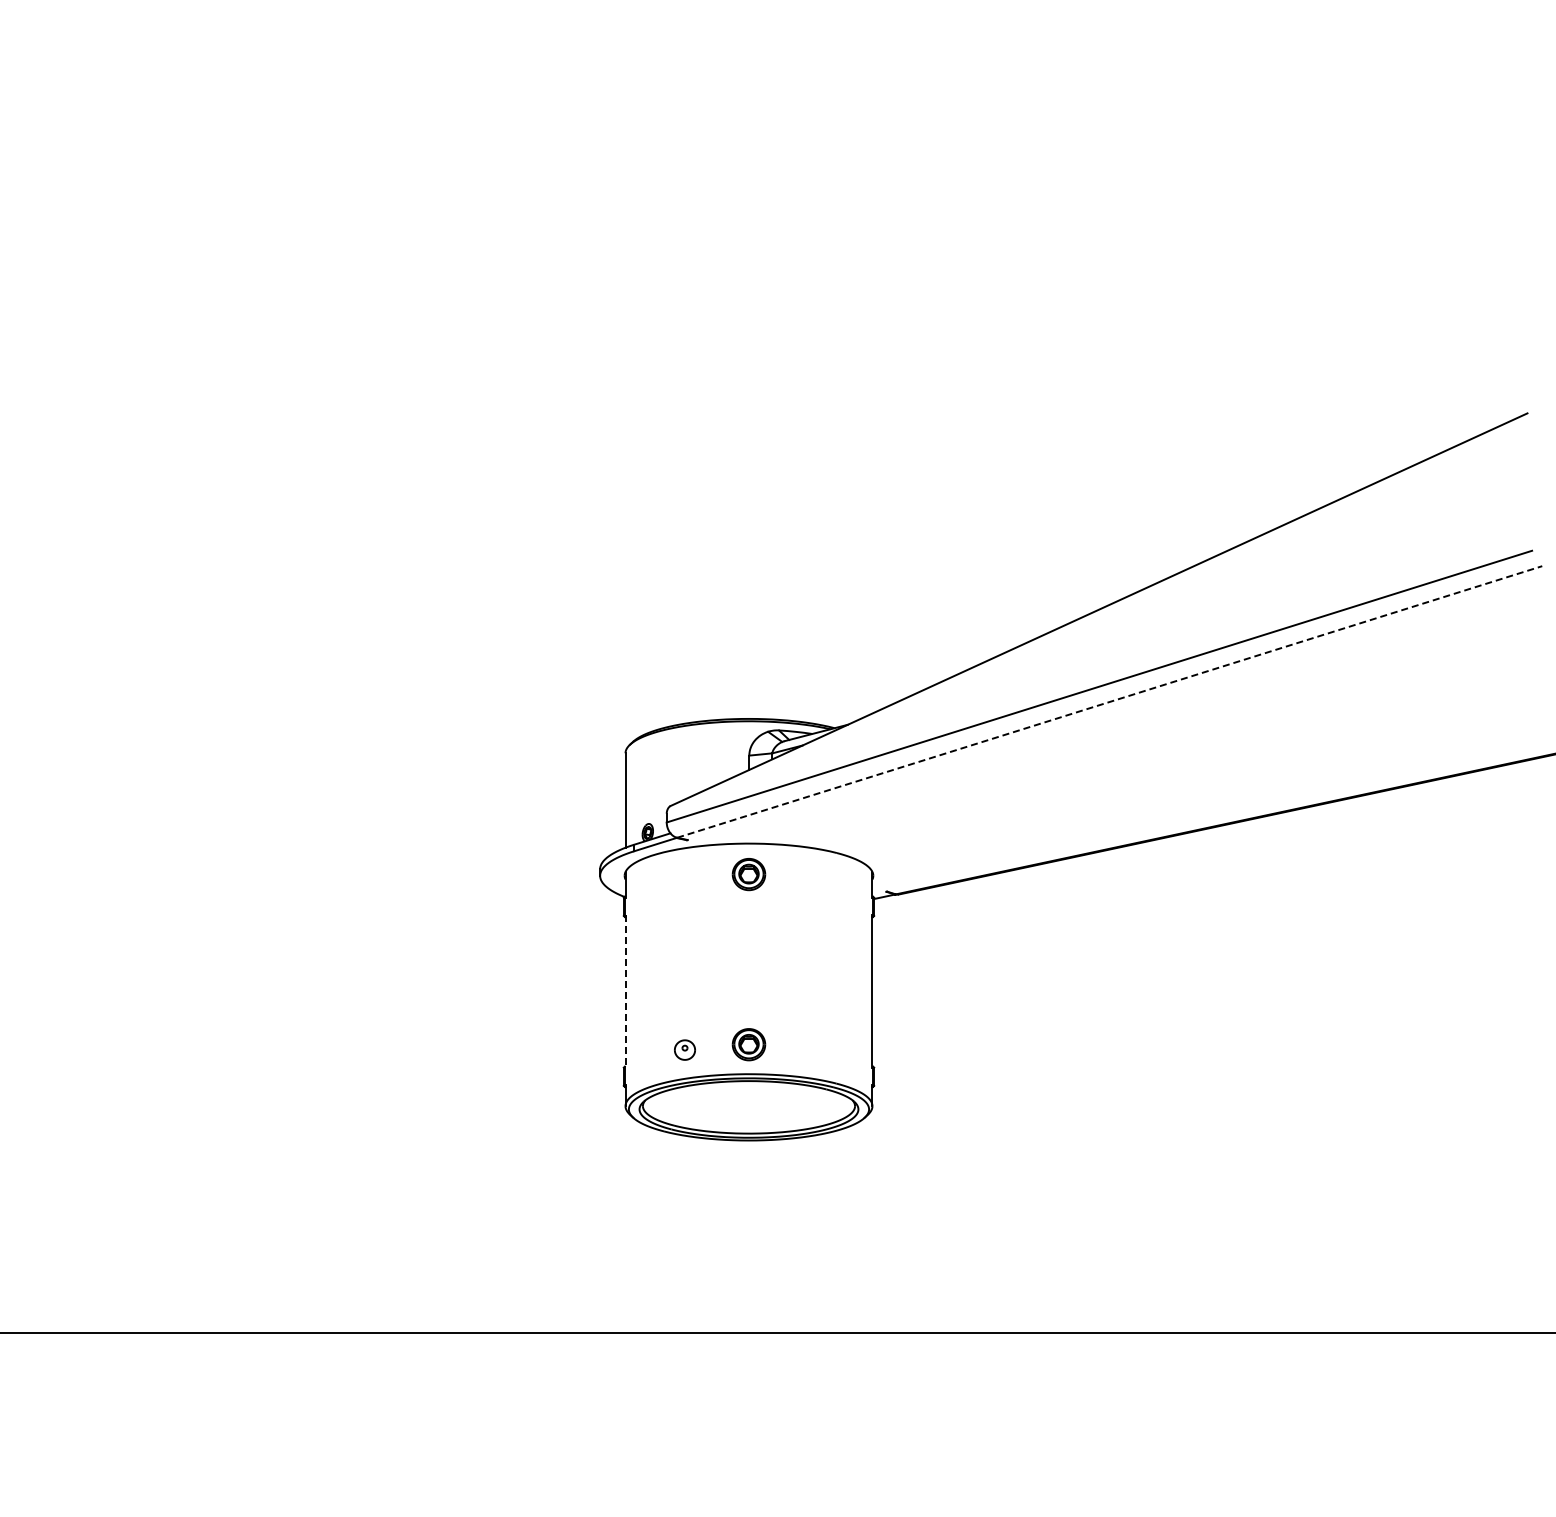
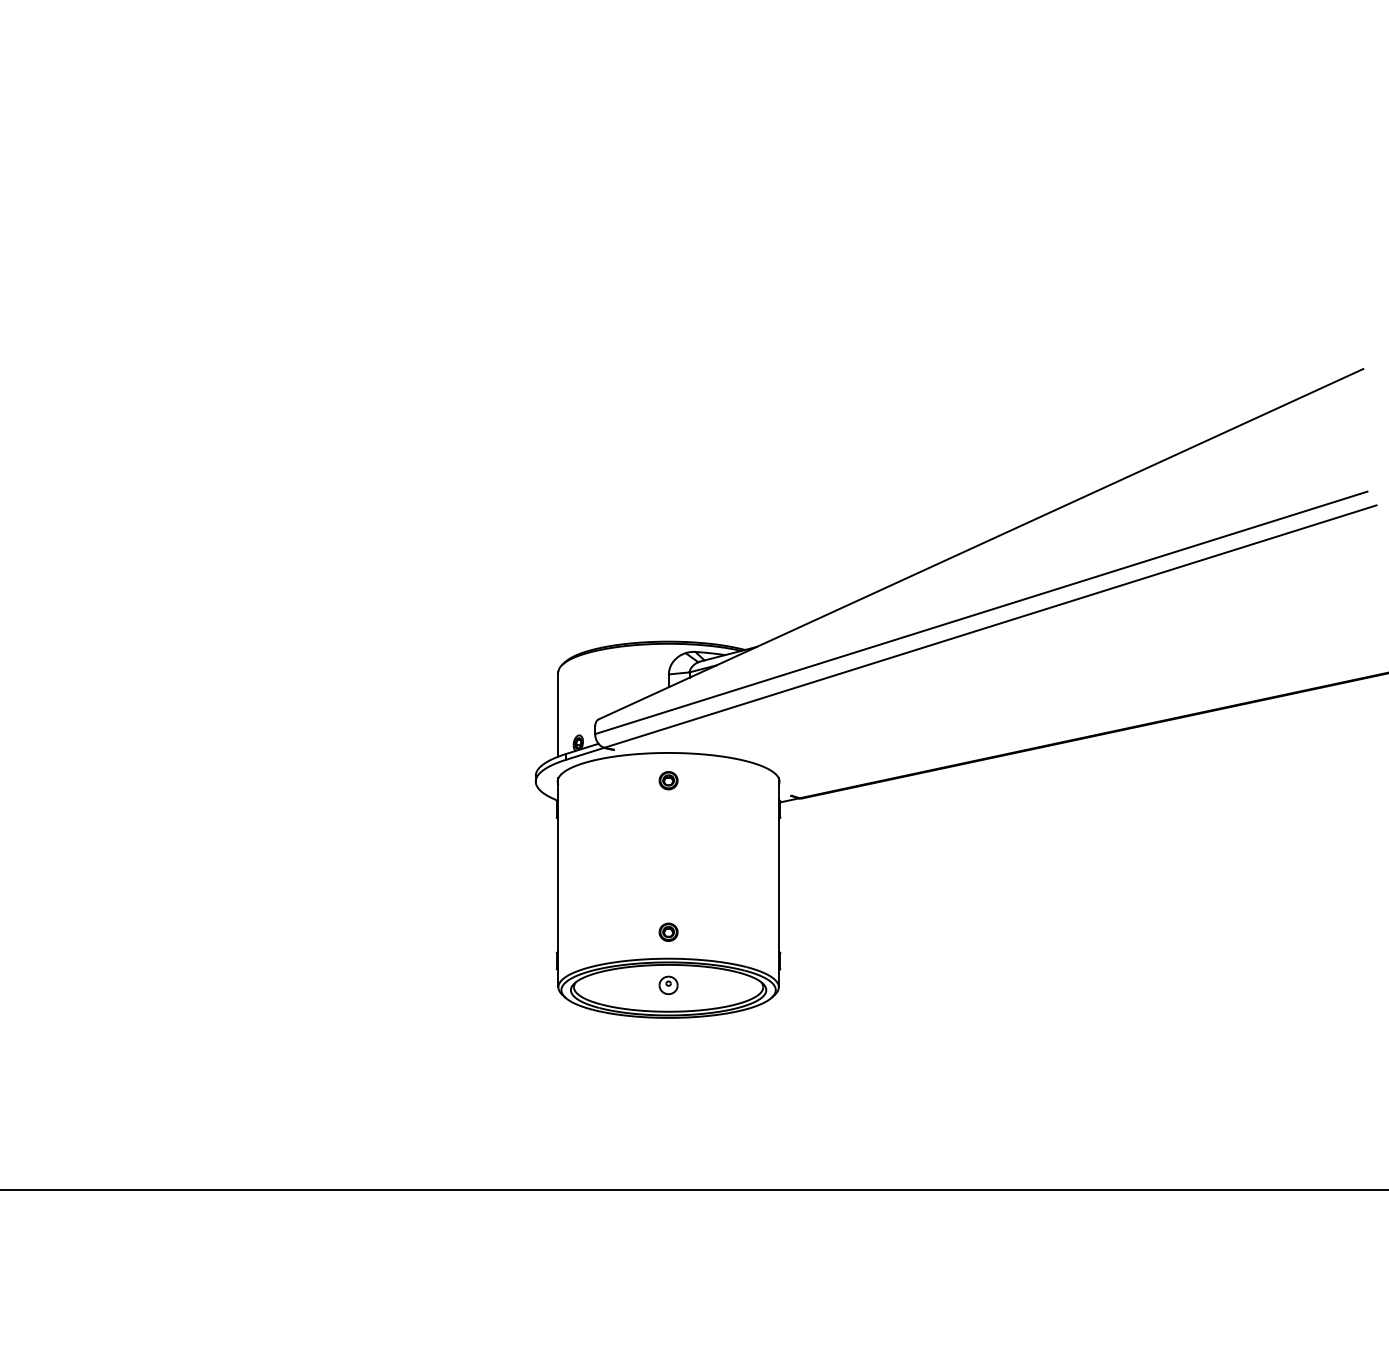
line: (1110, 701) -> (991, 626), dashed -> solid
part: (748, 874) -> (668, 780), size x0.62
line: (625, 991) -> (558, 884), dashed -> solid
part: (748, 1044) -> (668, 932), size x0.62
part: (684, 1049) -> (668, 984), moved

